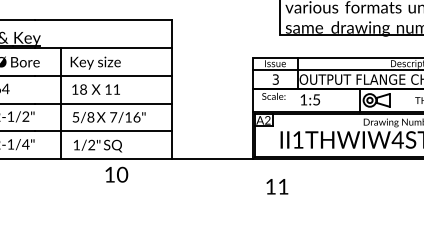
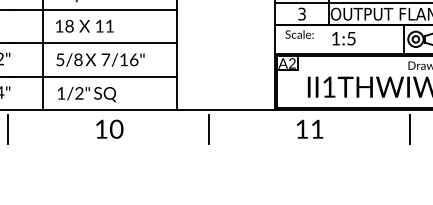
line: (32, 174) -> (7, 128), added
line: (198, 174) -> (208, 128), added
line: (364, 174) -> (409, 128), added
text: (277, 186) -> (310, 128), moved

